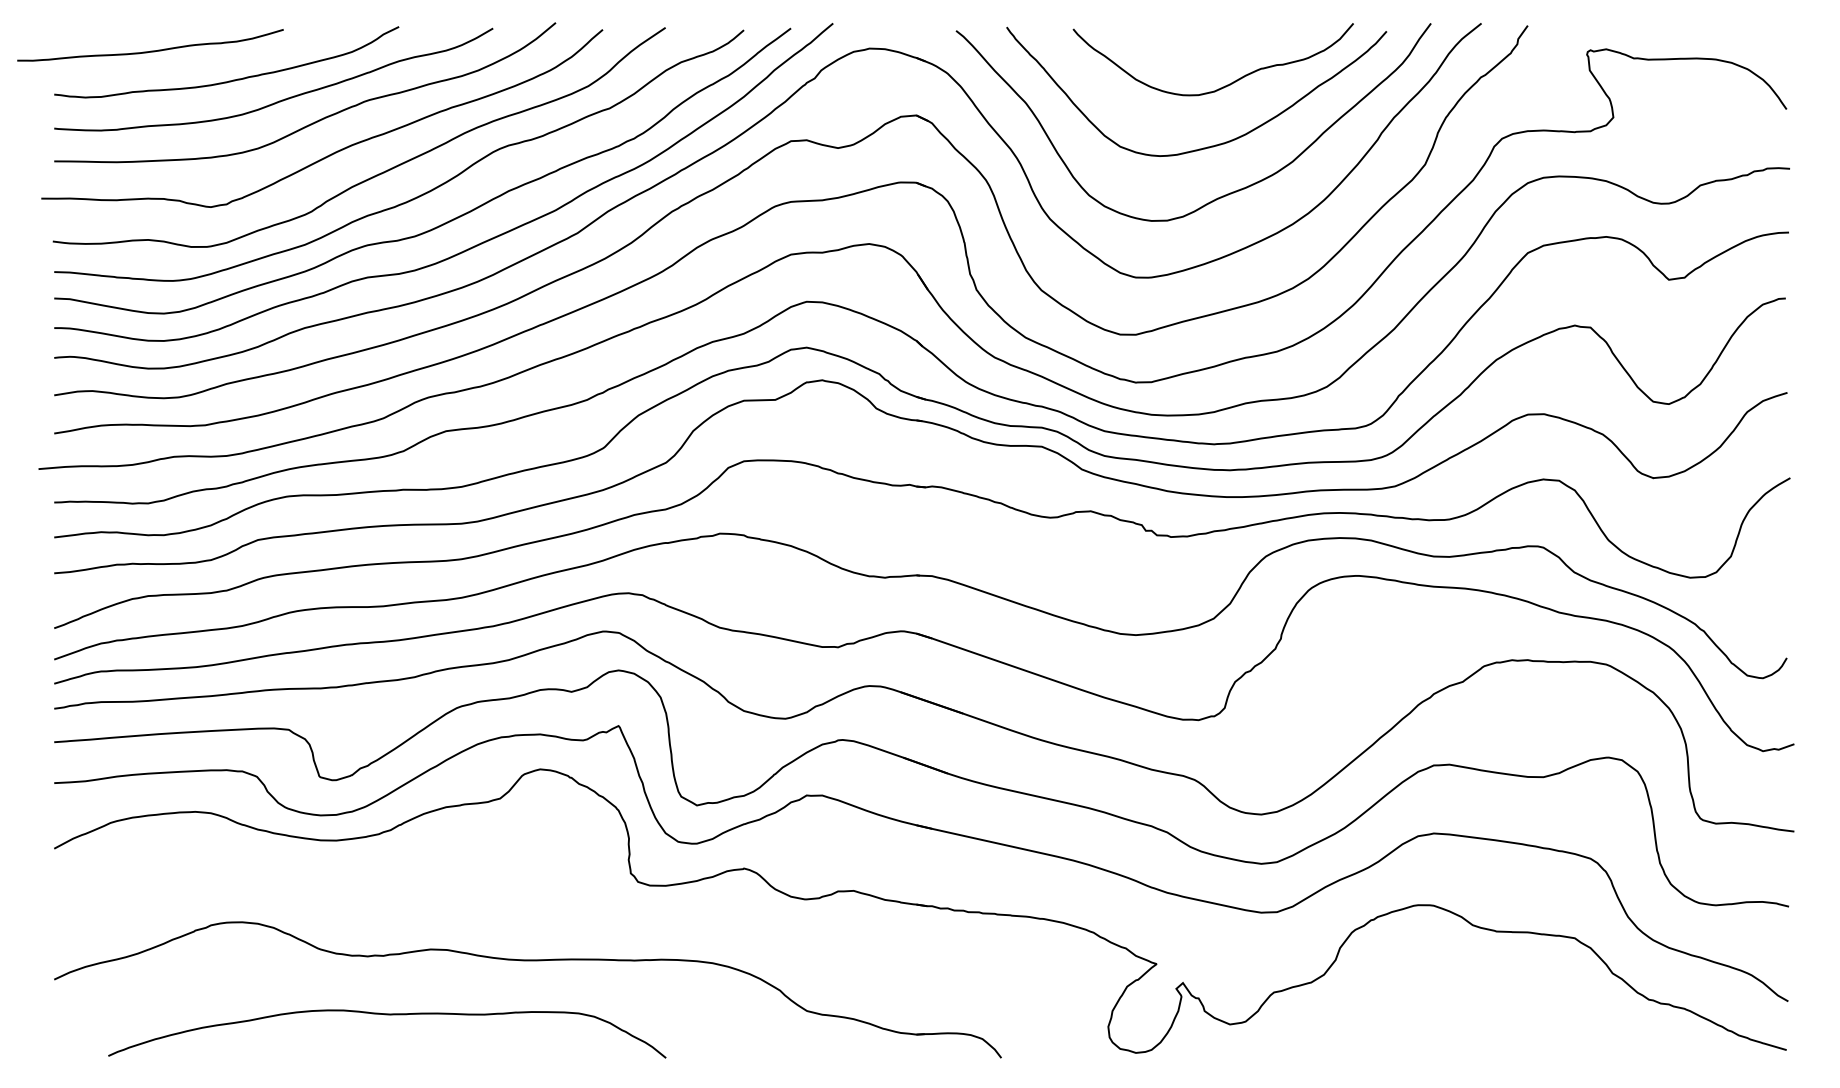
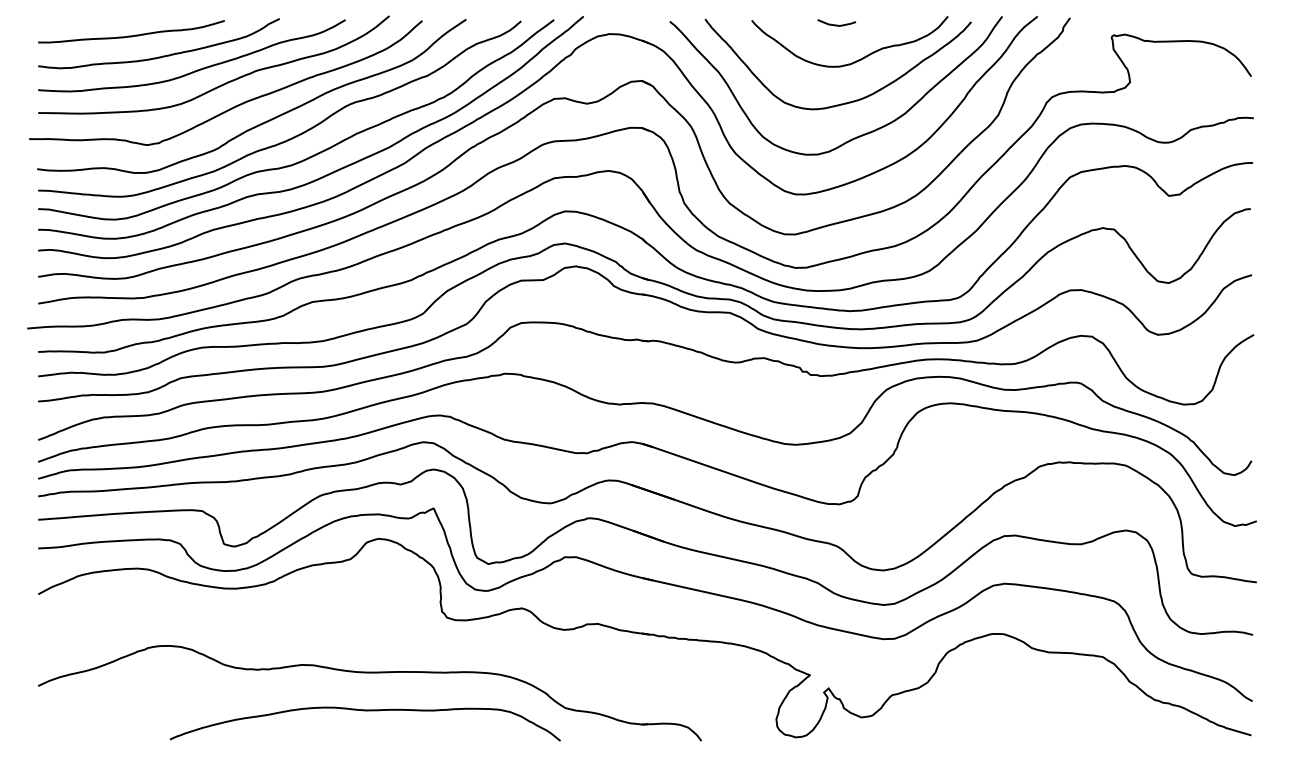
curve: (1194, 35) -> (836, 24), added
curve: (150, 50) -> (131, 35), moved
curve: (387, 1015) -> (365, 711), moved

